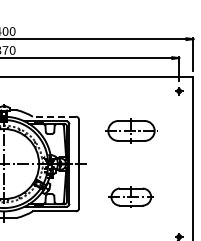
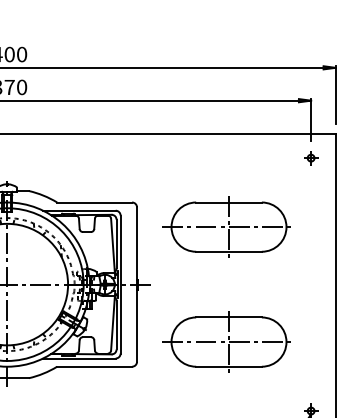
line: (54, 116) -> (94, 202), dashed -> solid
part: (130, 130) -> (226, 226), size x1.43
part: (130, 196) -> (226, 340), size x1.67

